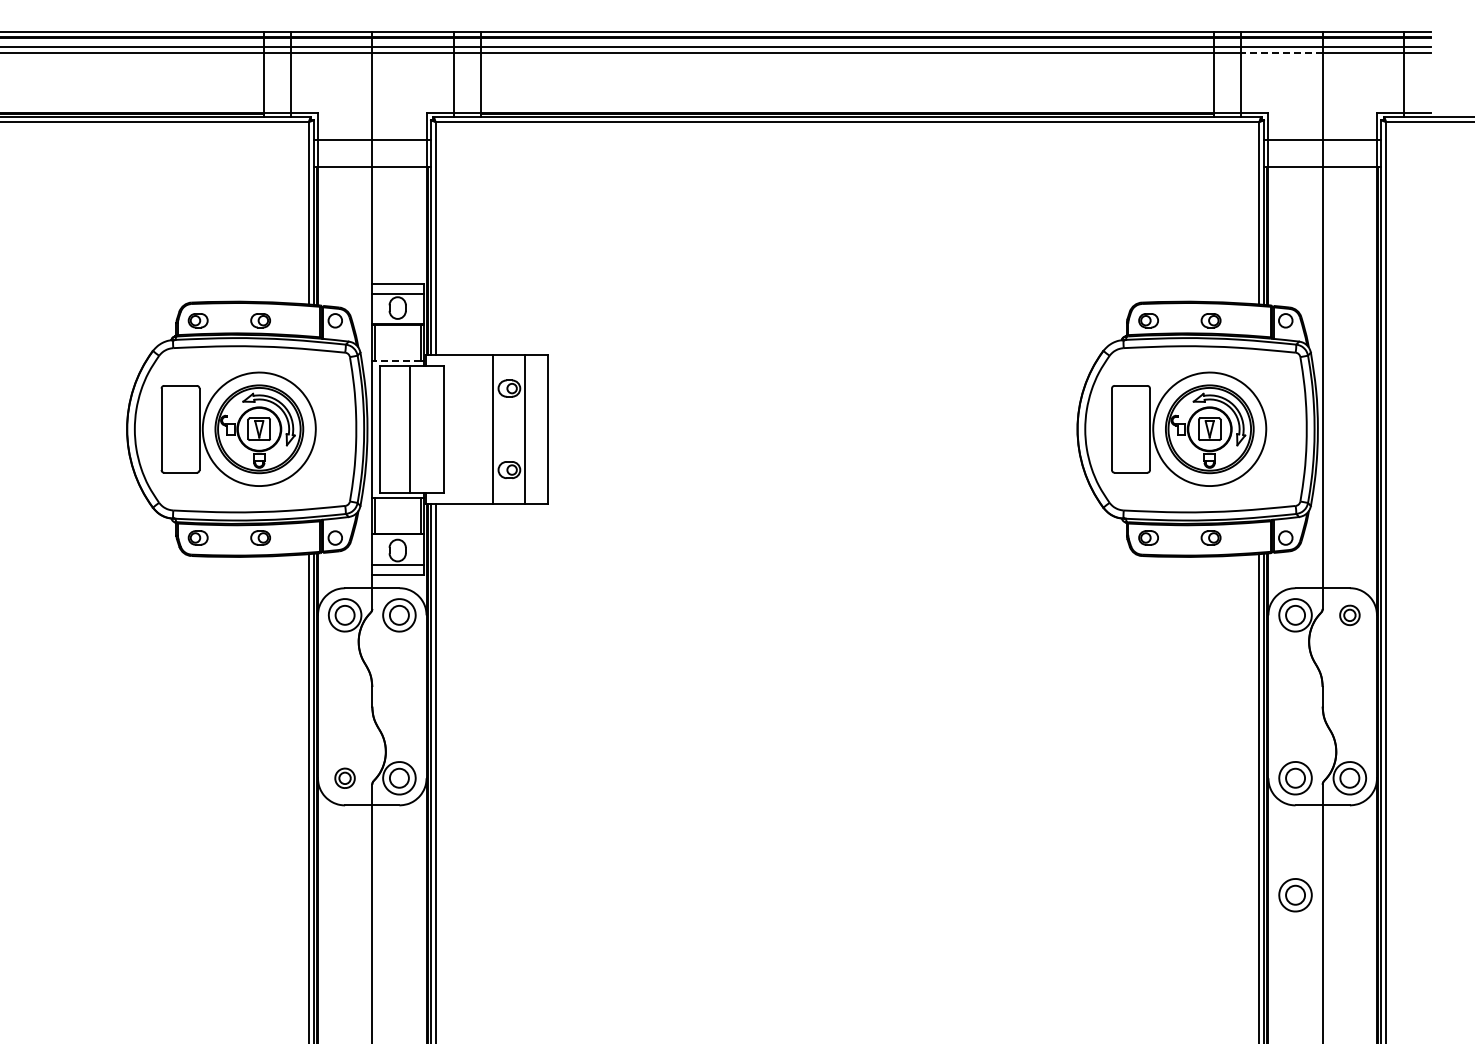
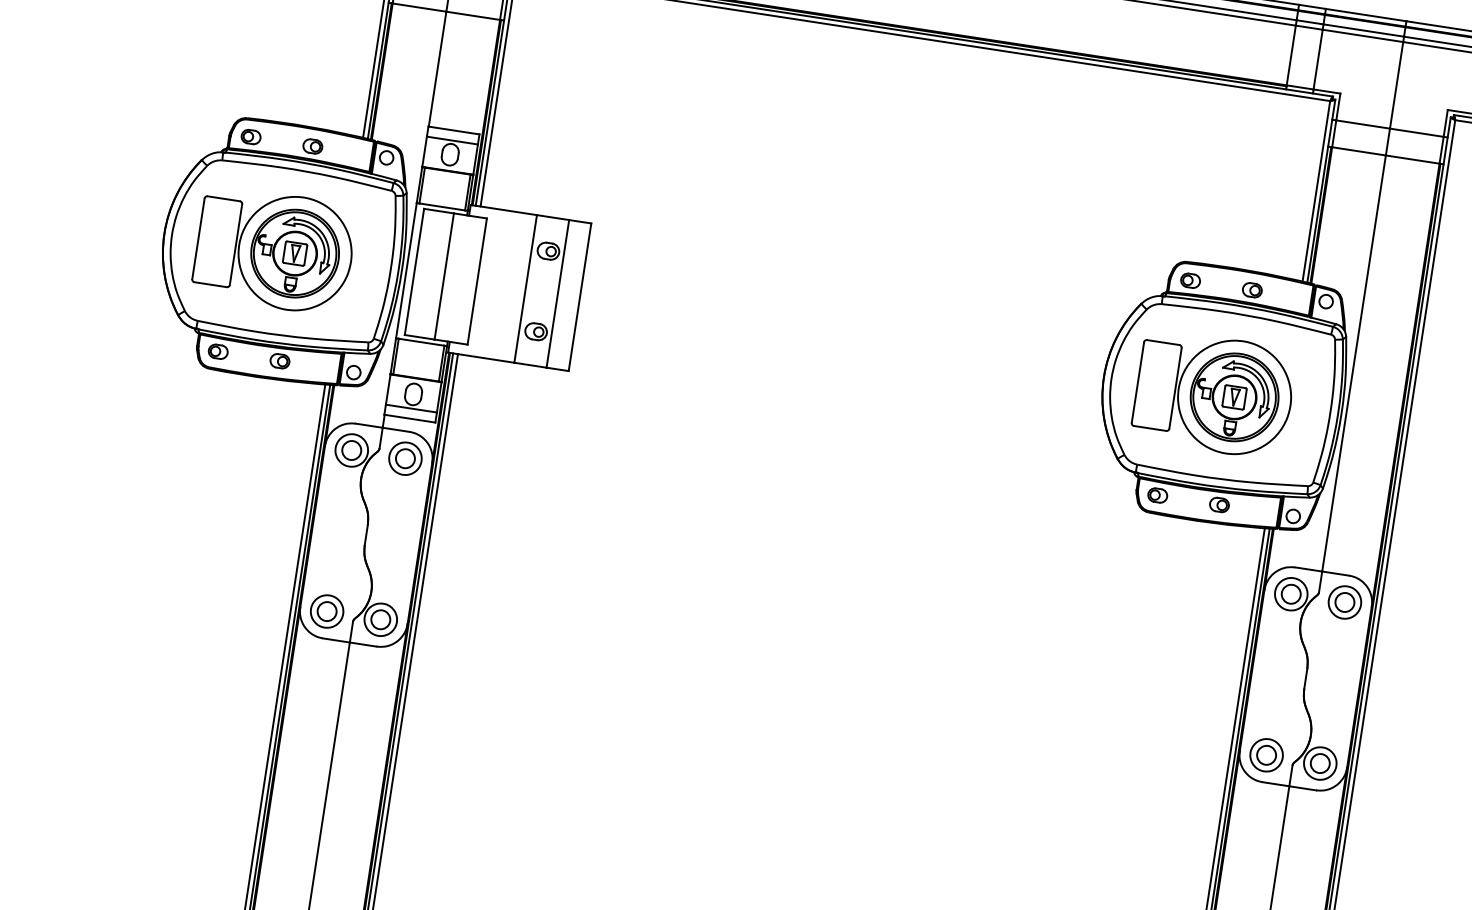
line: (1281, 52) -> (1362, 35), dashed -> solid
line: (397, 360) -> (442, 206), dashed -> solid
part: (1349, 615) -> (1344, 602), size x1.67
part: (344, 778) -> (326, 611), size x1.67
part: (1295, 895) -> (1248, 871), removed

